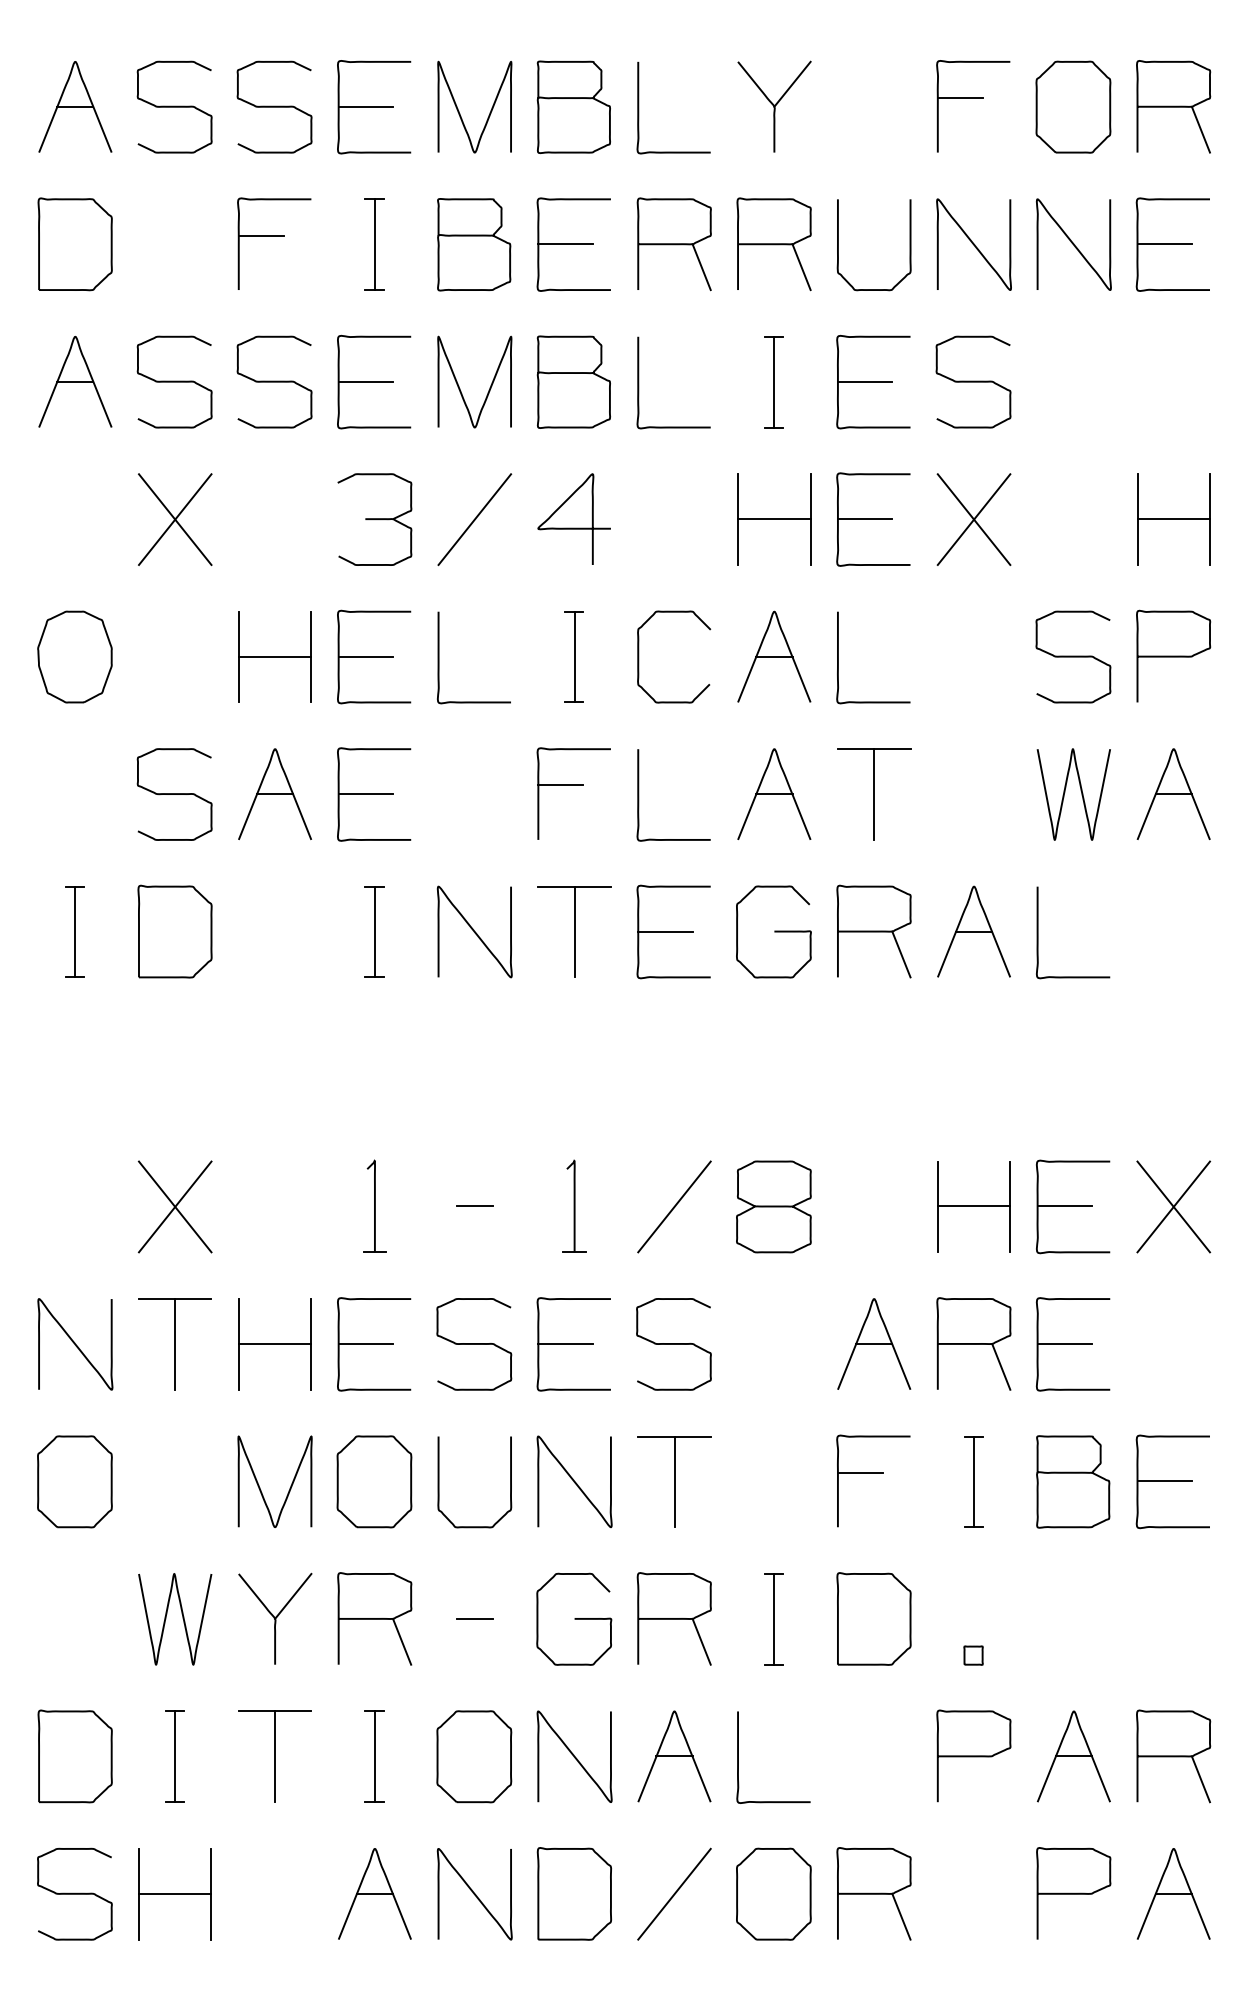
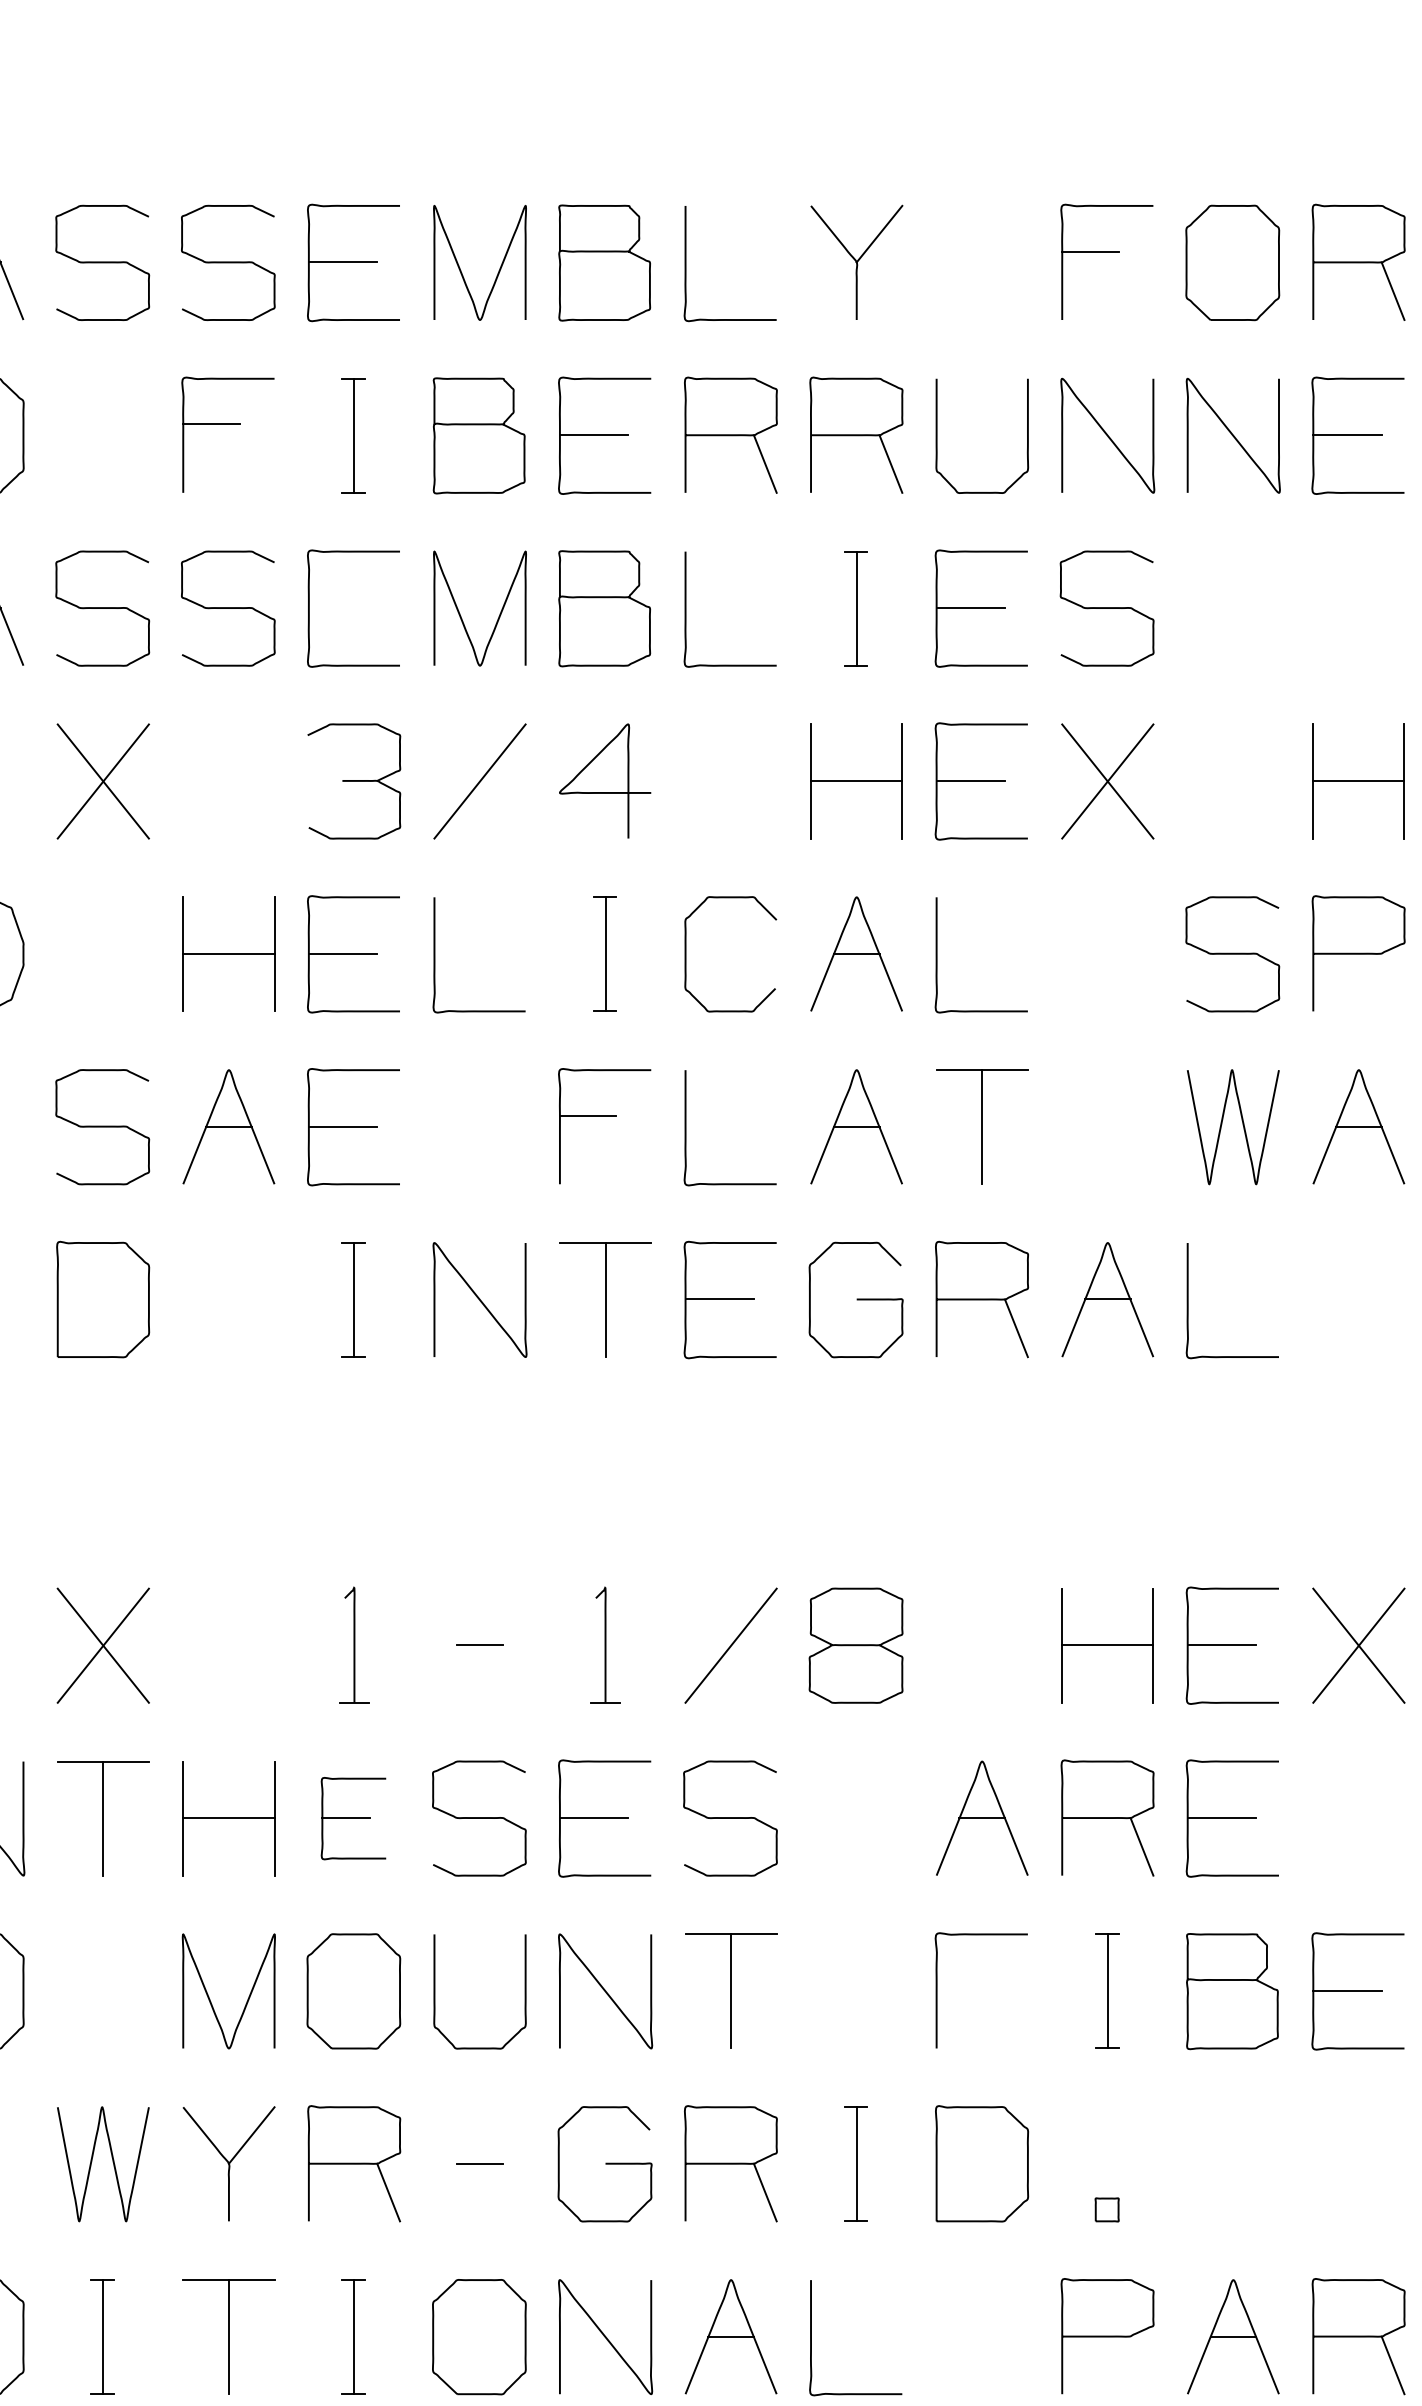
line: (365, 381) -> (342, 607), removed
part: (374, 1344) -> (353, 1818), size x0.7
line: (859, 1472) -> (963, 1979), removed

